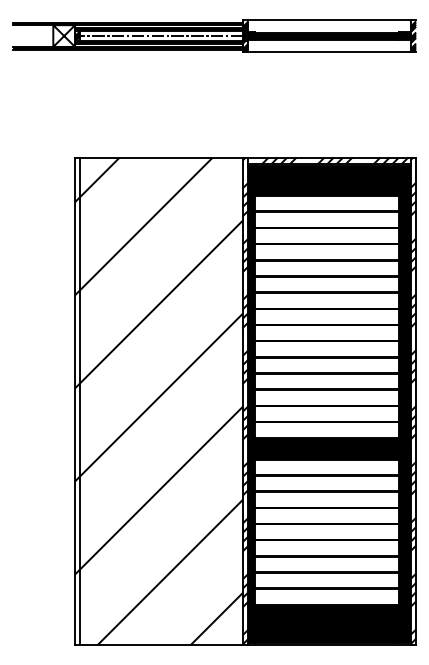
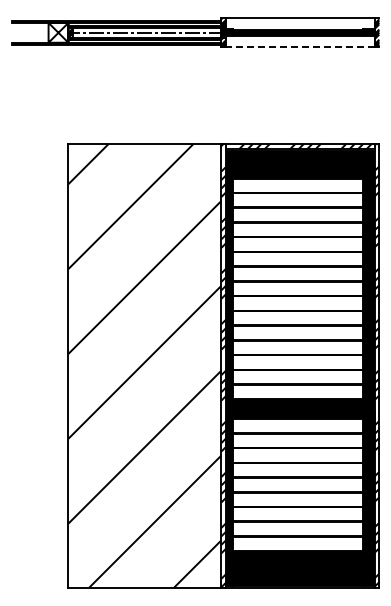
line: (328, 52) -> (299, 47), solid -> dashed
line: (80, 401) -> (73, 365), removed

